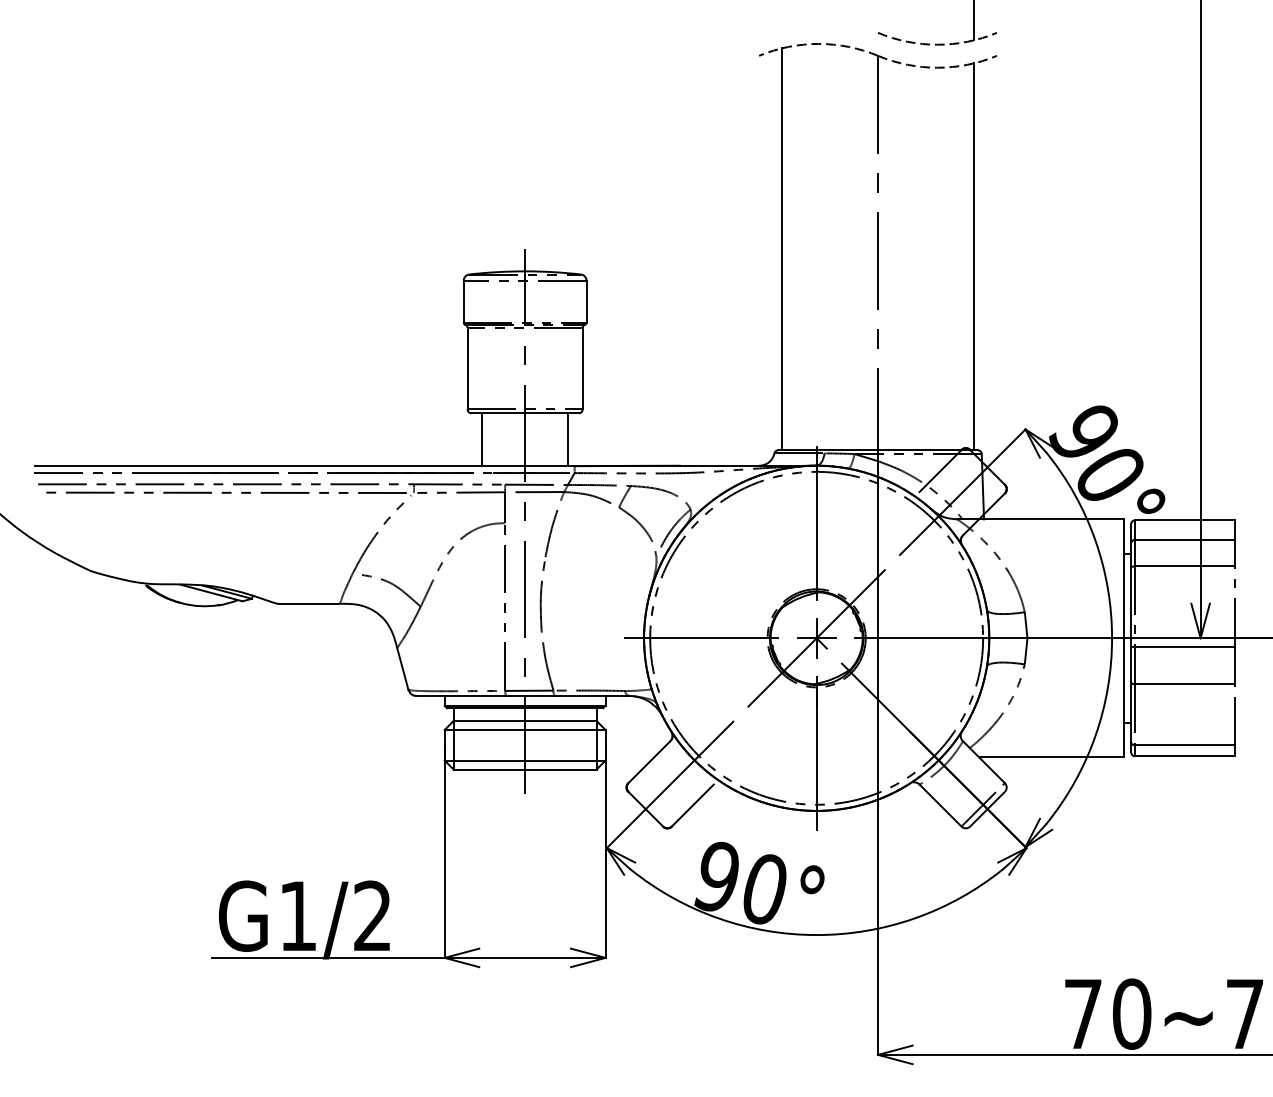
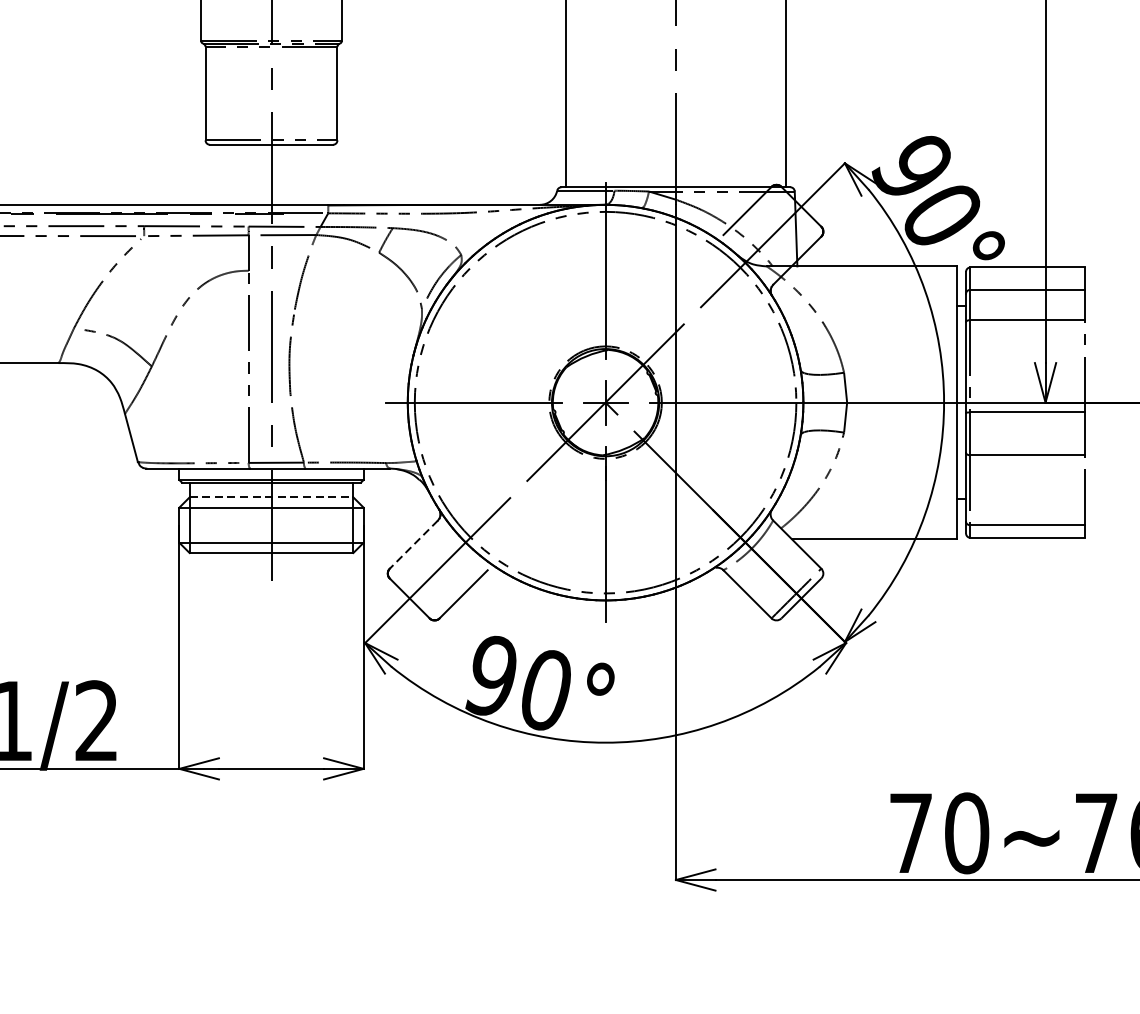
line: (482, 439) -> (222, 174), removed
line: (567, 439) -> (320, 174), removed
line: (525, 721) -> (271, 497), solid -> dashed
line: (649, 762) -> (414, 544), solid -> dashed

